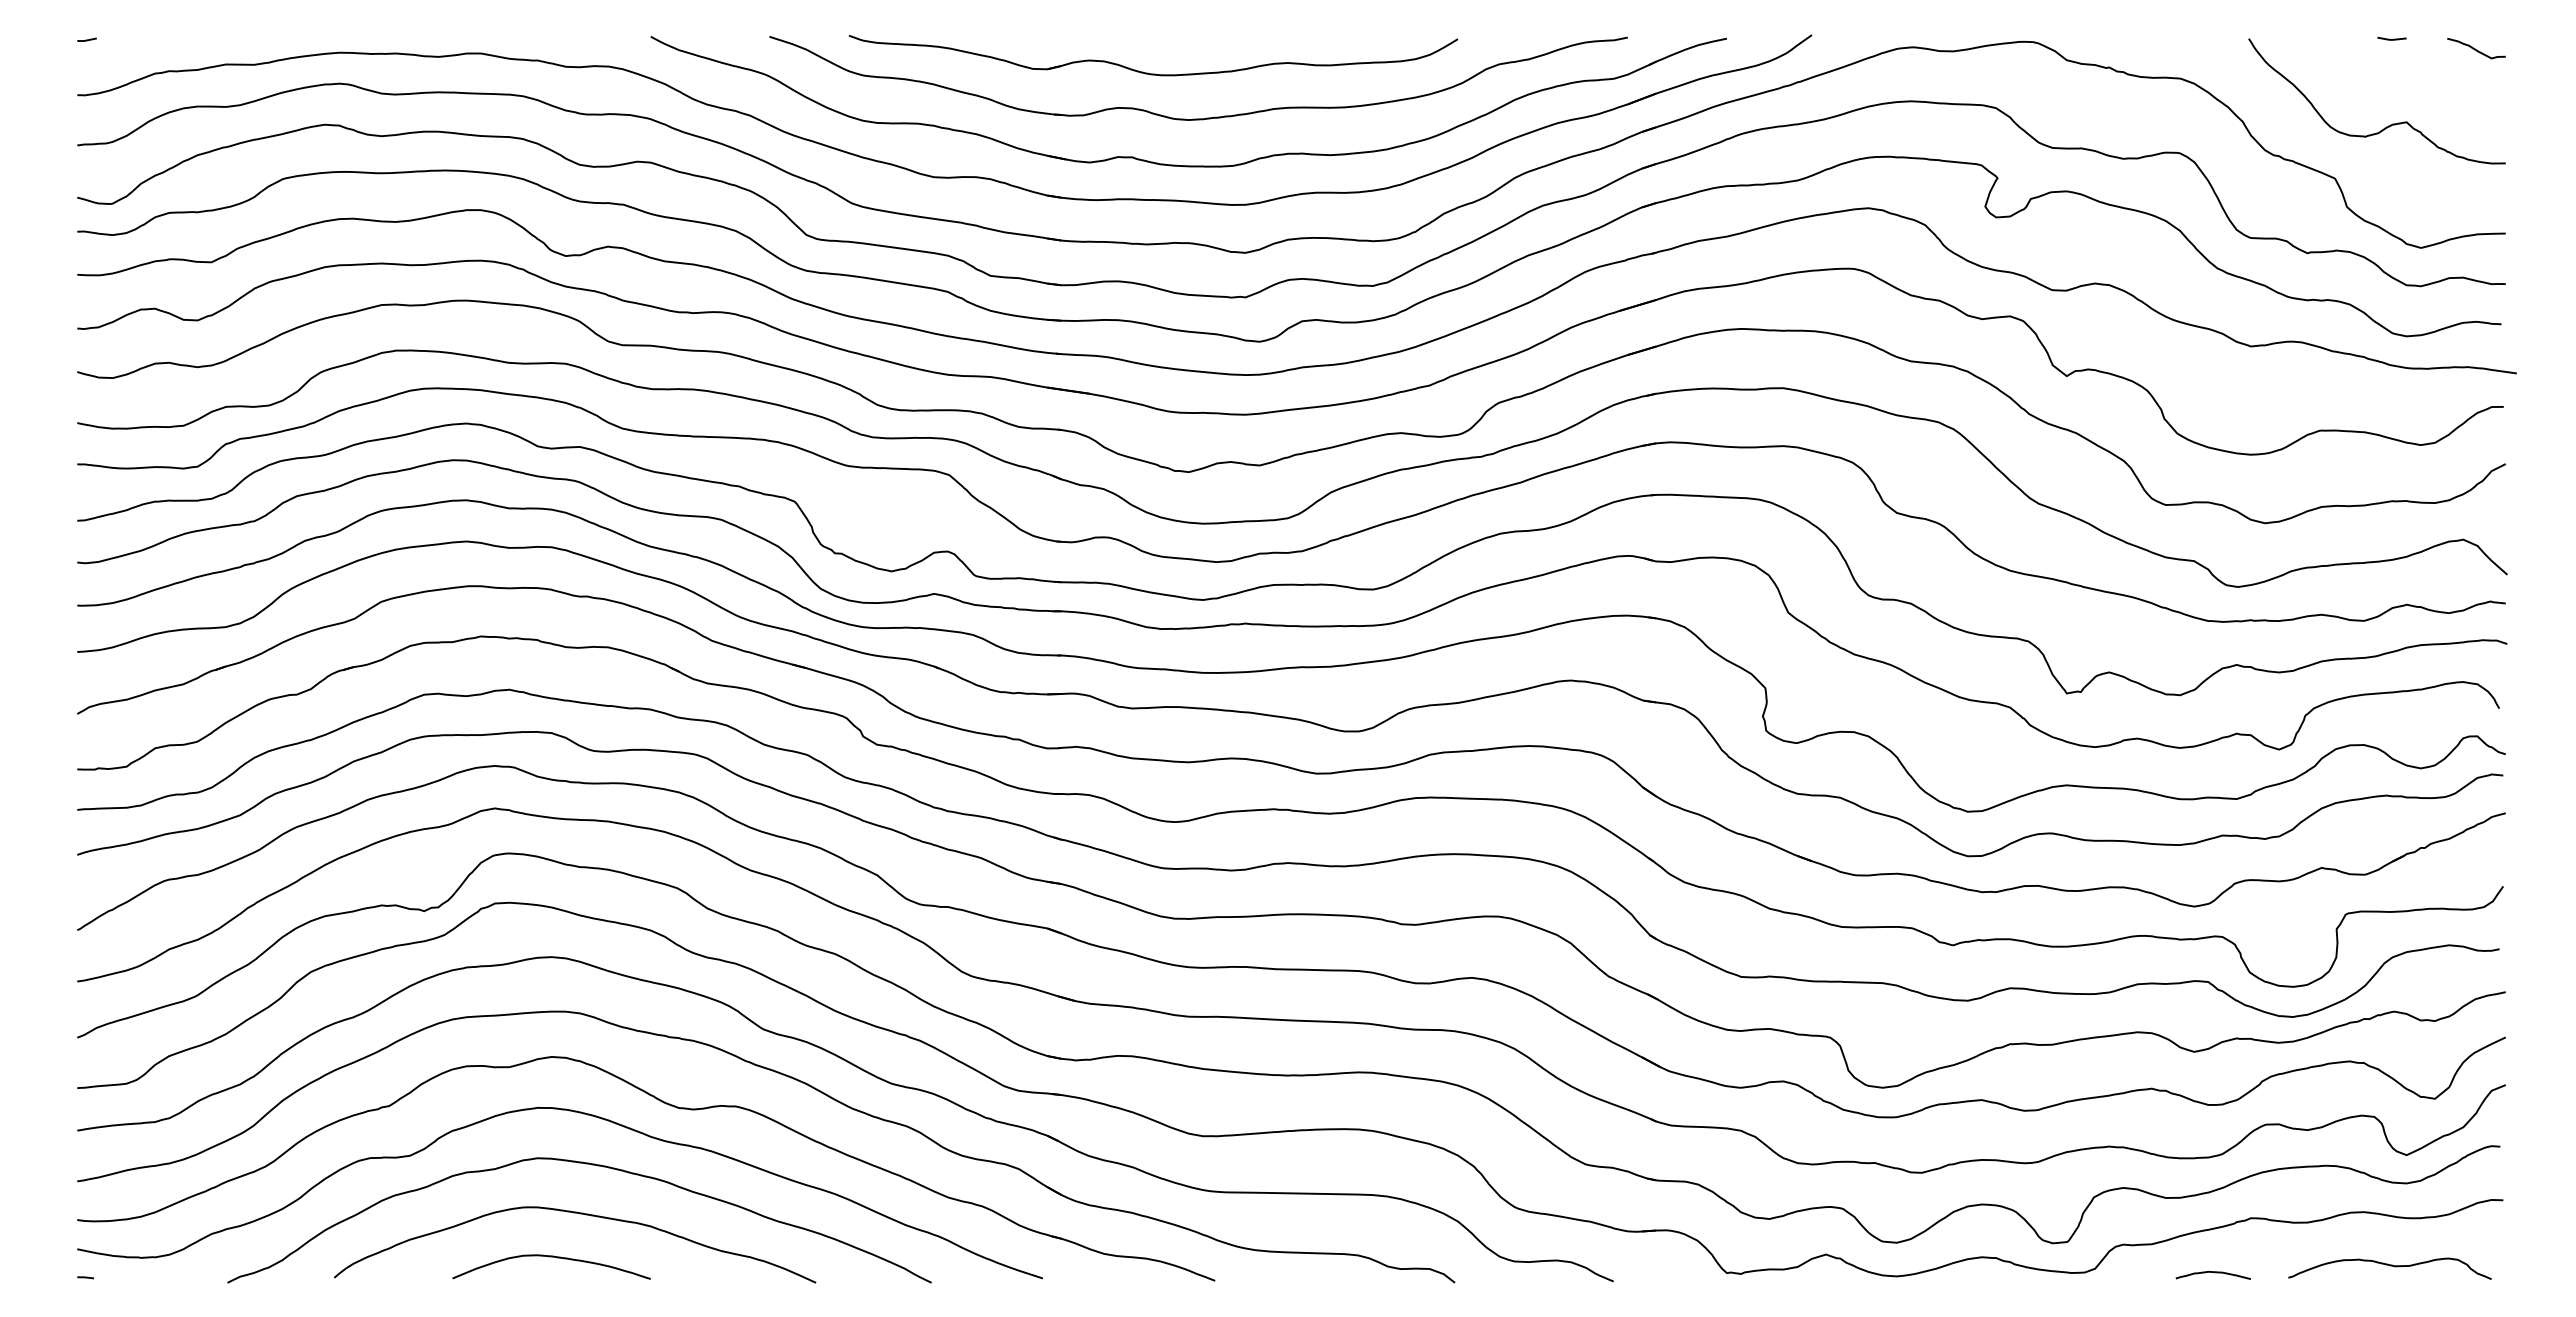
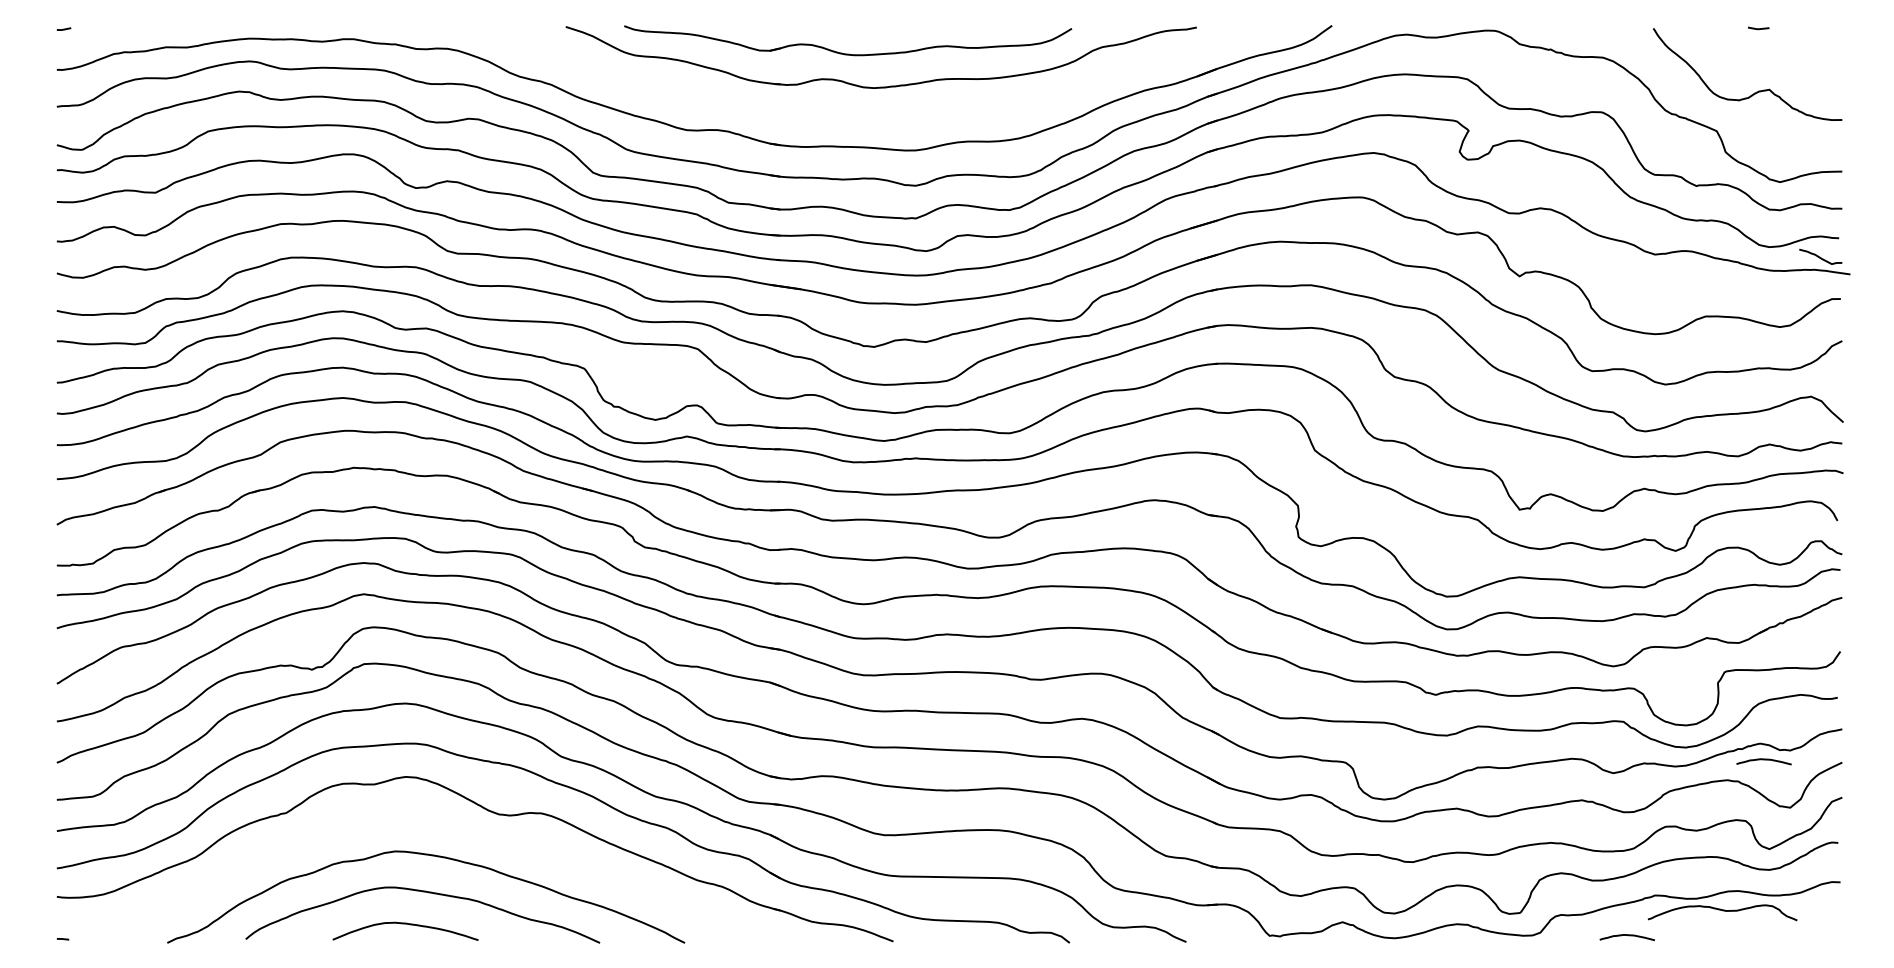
curve: (2475, 48) -> (1820, 256), moved
part: (1188, 165) -> (873, 121), removed
curve: (2398, 1033) -> (1763, 759), added
curve: (574, 1112) -> (422, 817), removed
curve: (2390, 1266) -> (1723, 911), moved

